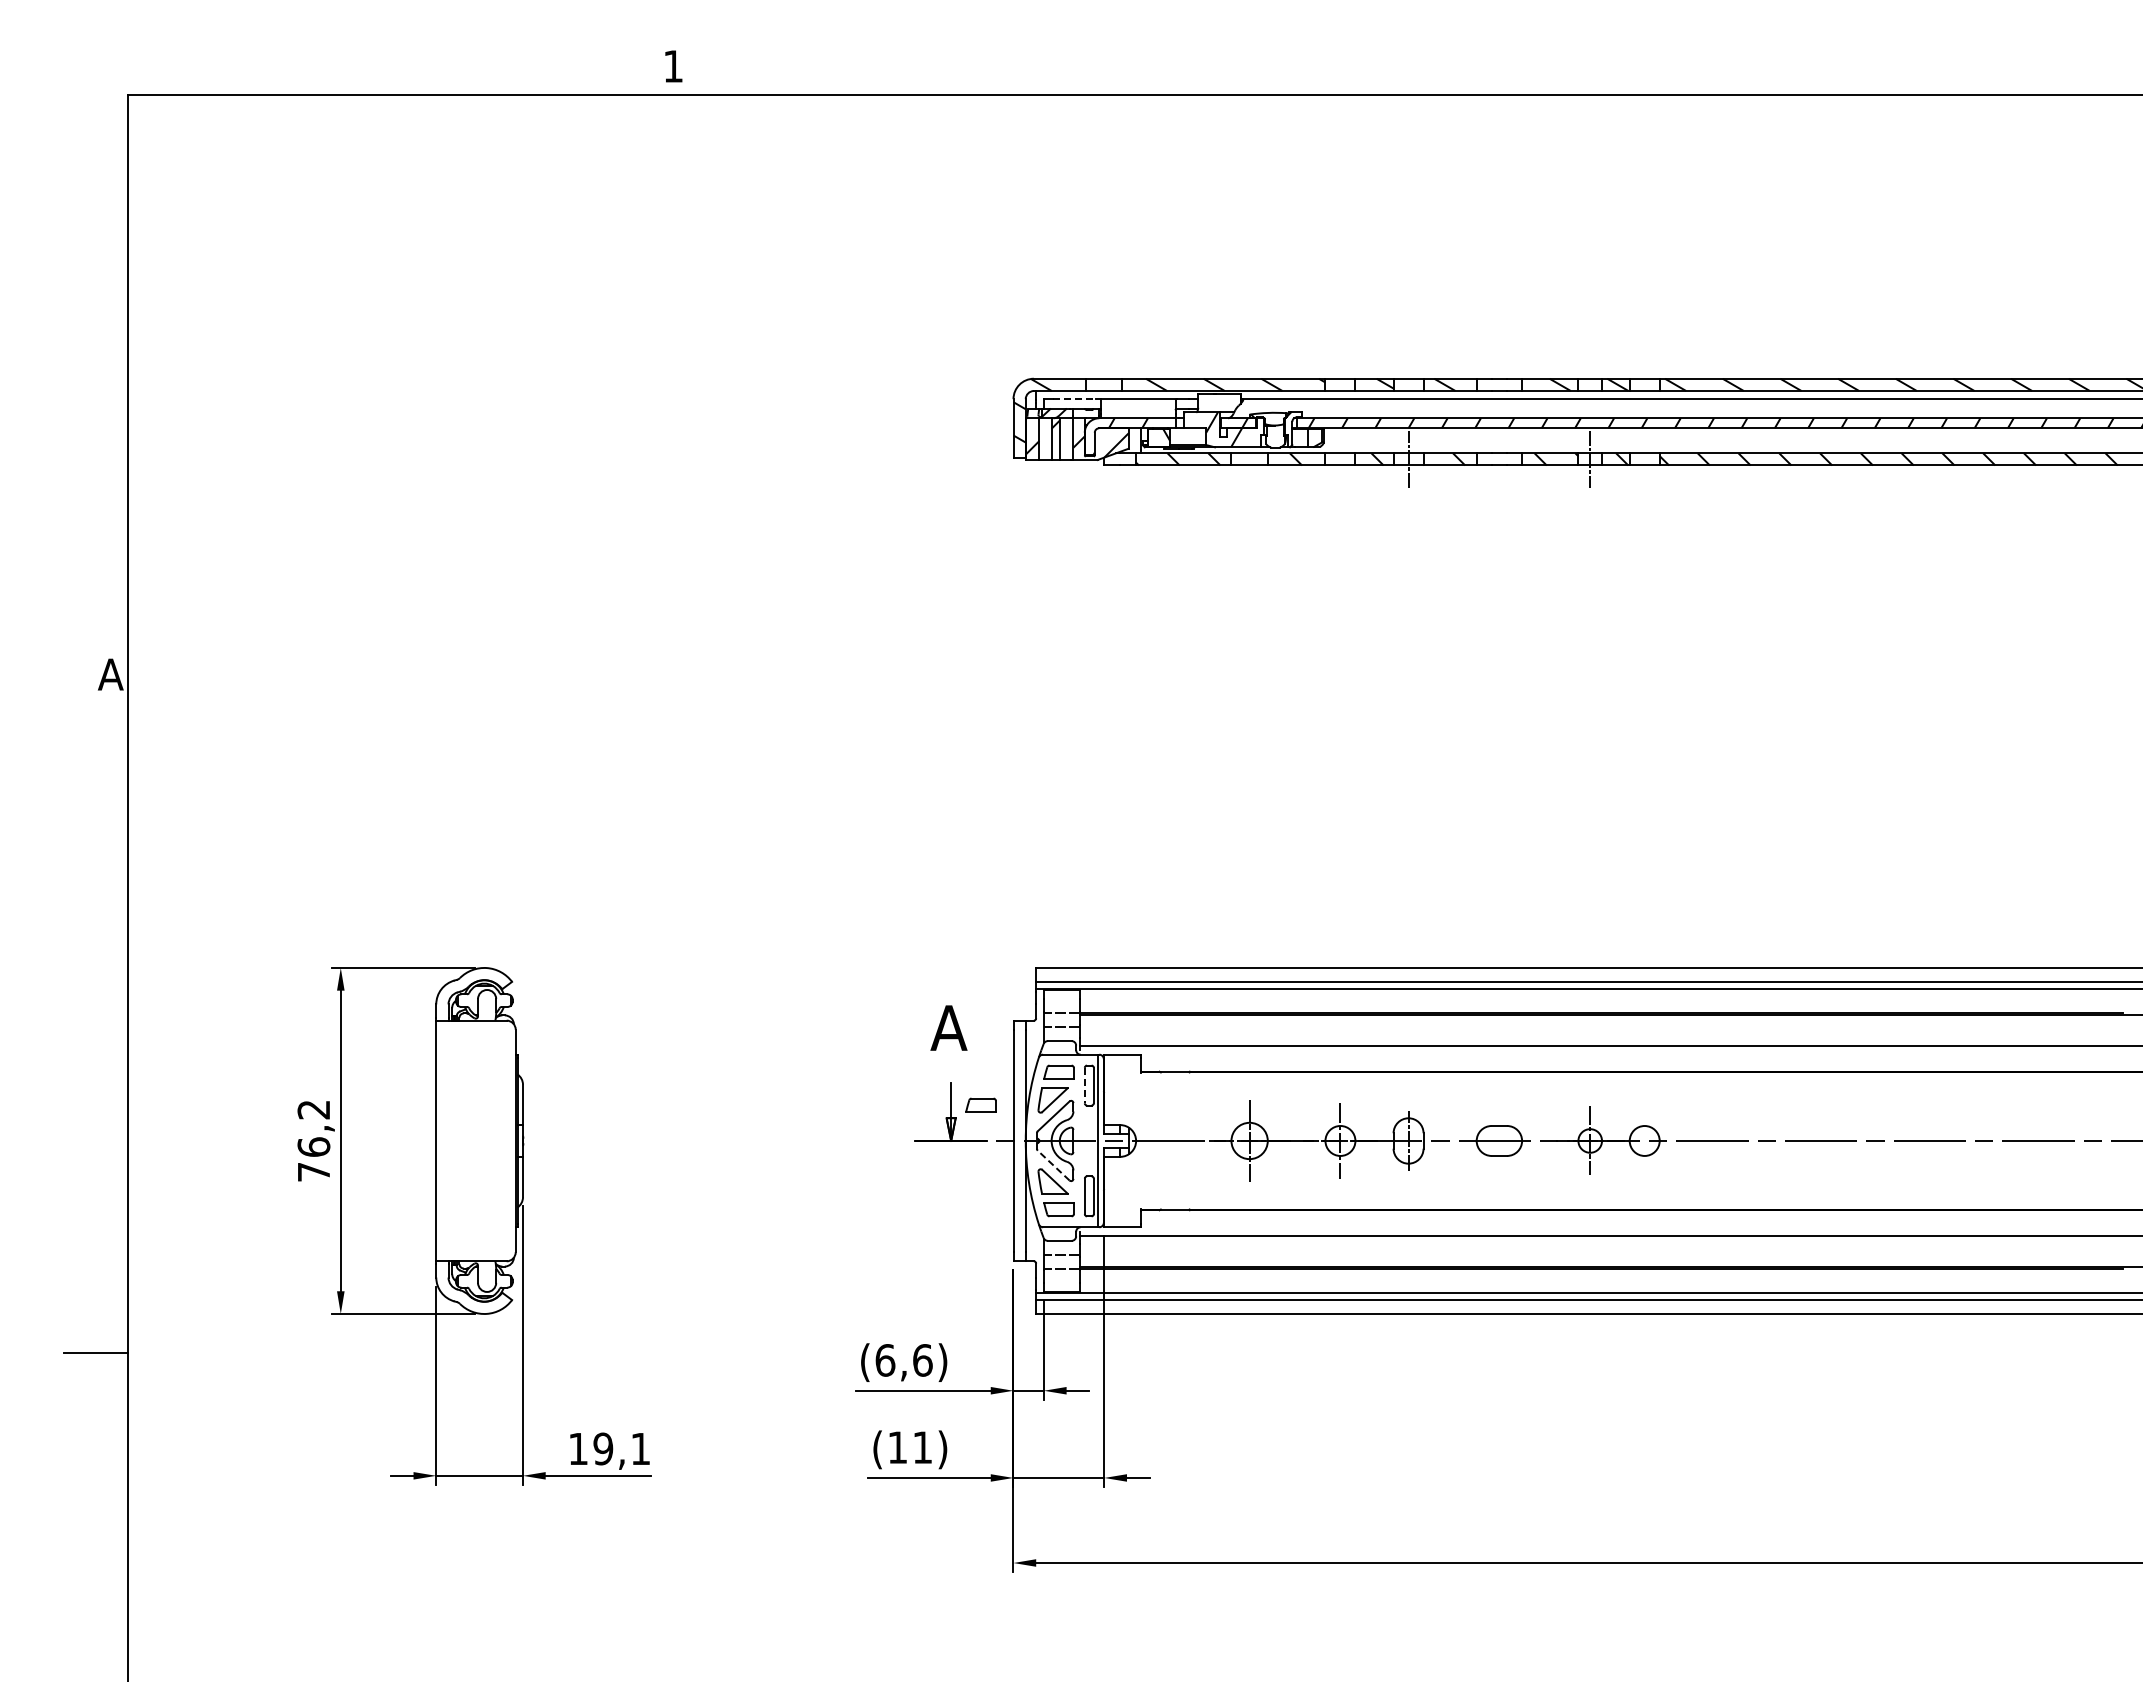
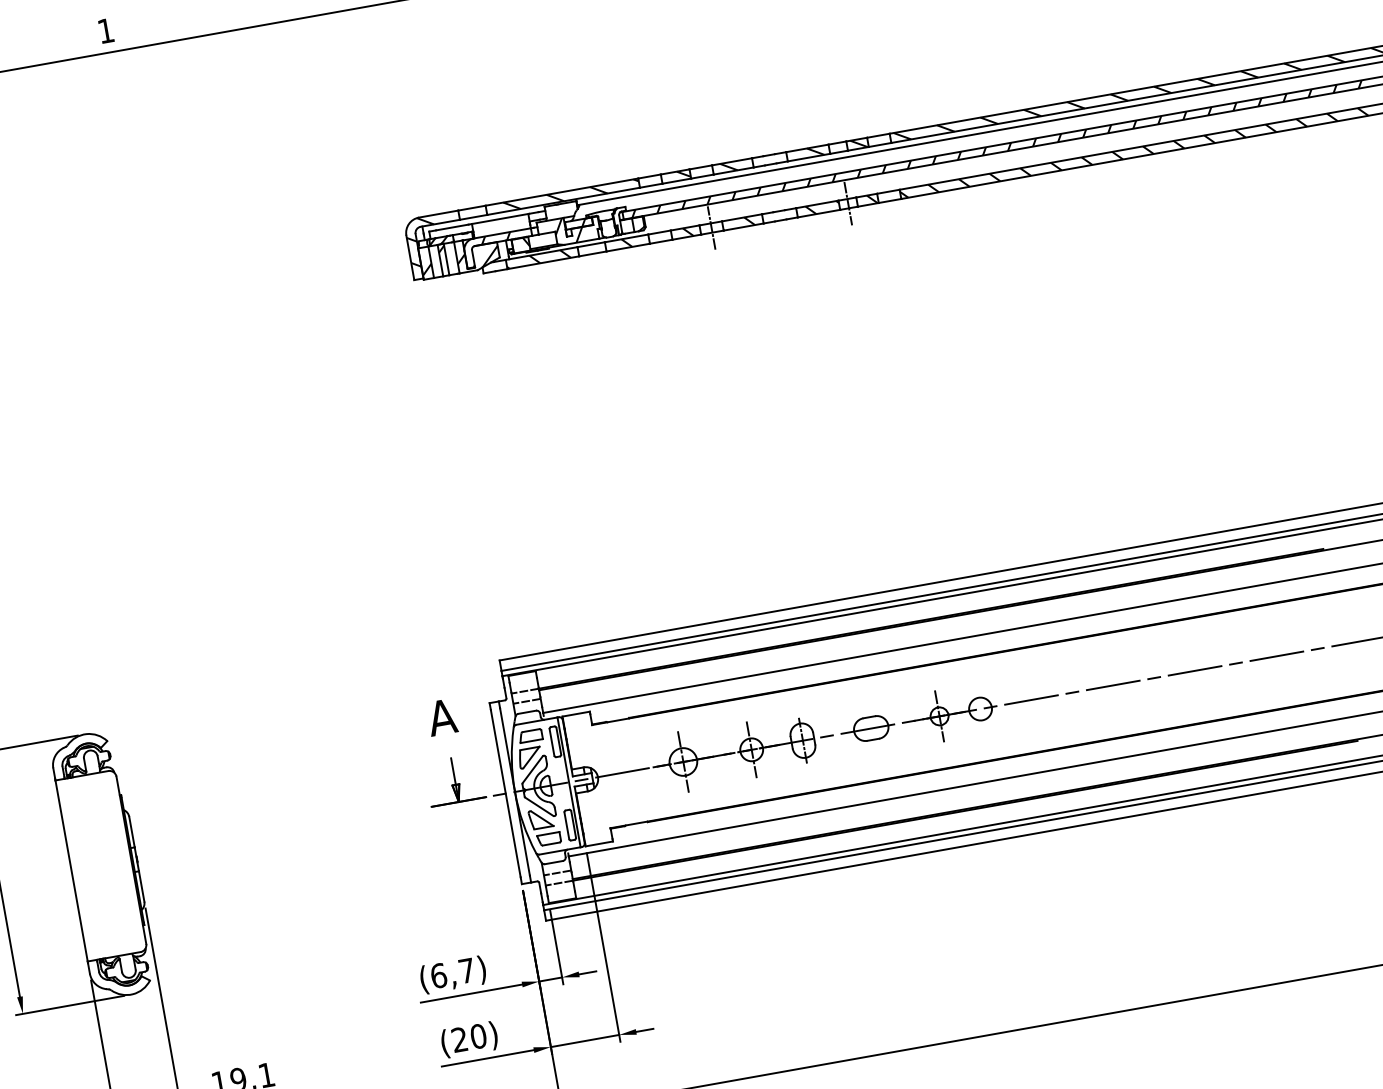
line: (1074, 399) -> (452, 227), dashed -> solid
line: (1084, 1085) -> (551, 742), dashed -> solid
part: (980, 1104) -> (476, 770), removed
line: (1053, 1165) -> (539, 806), dashed -> solid
text: (922, 1360) -> (466, 970), (6,6) -> (6,7)
text: (910, 1447) -> (469, 1037), (11) -> (20)

